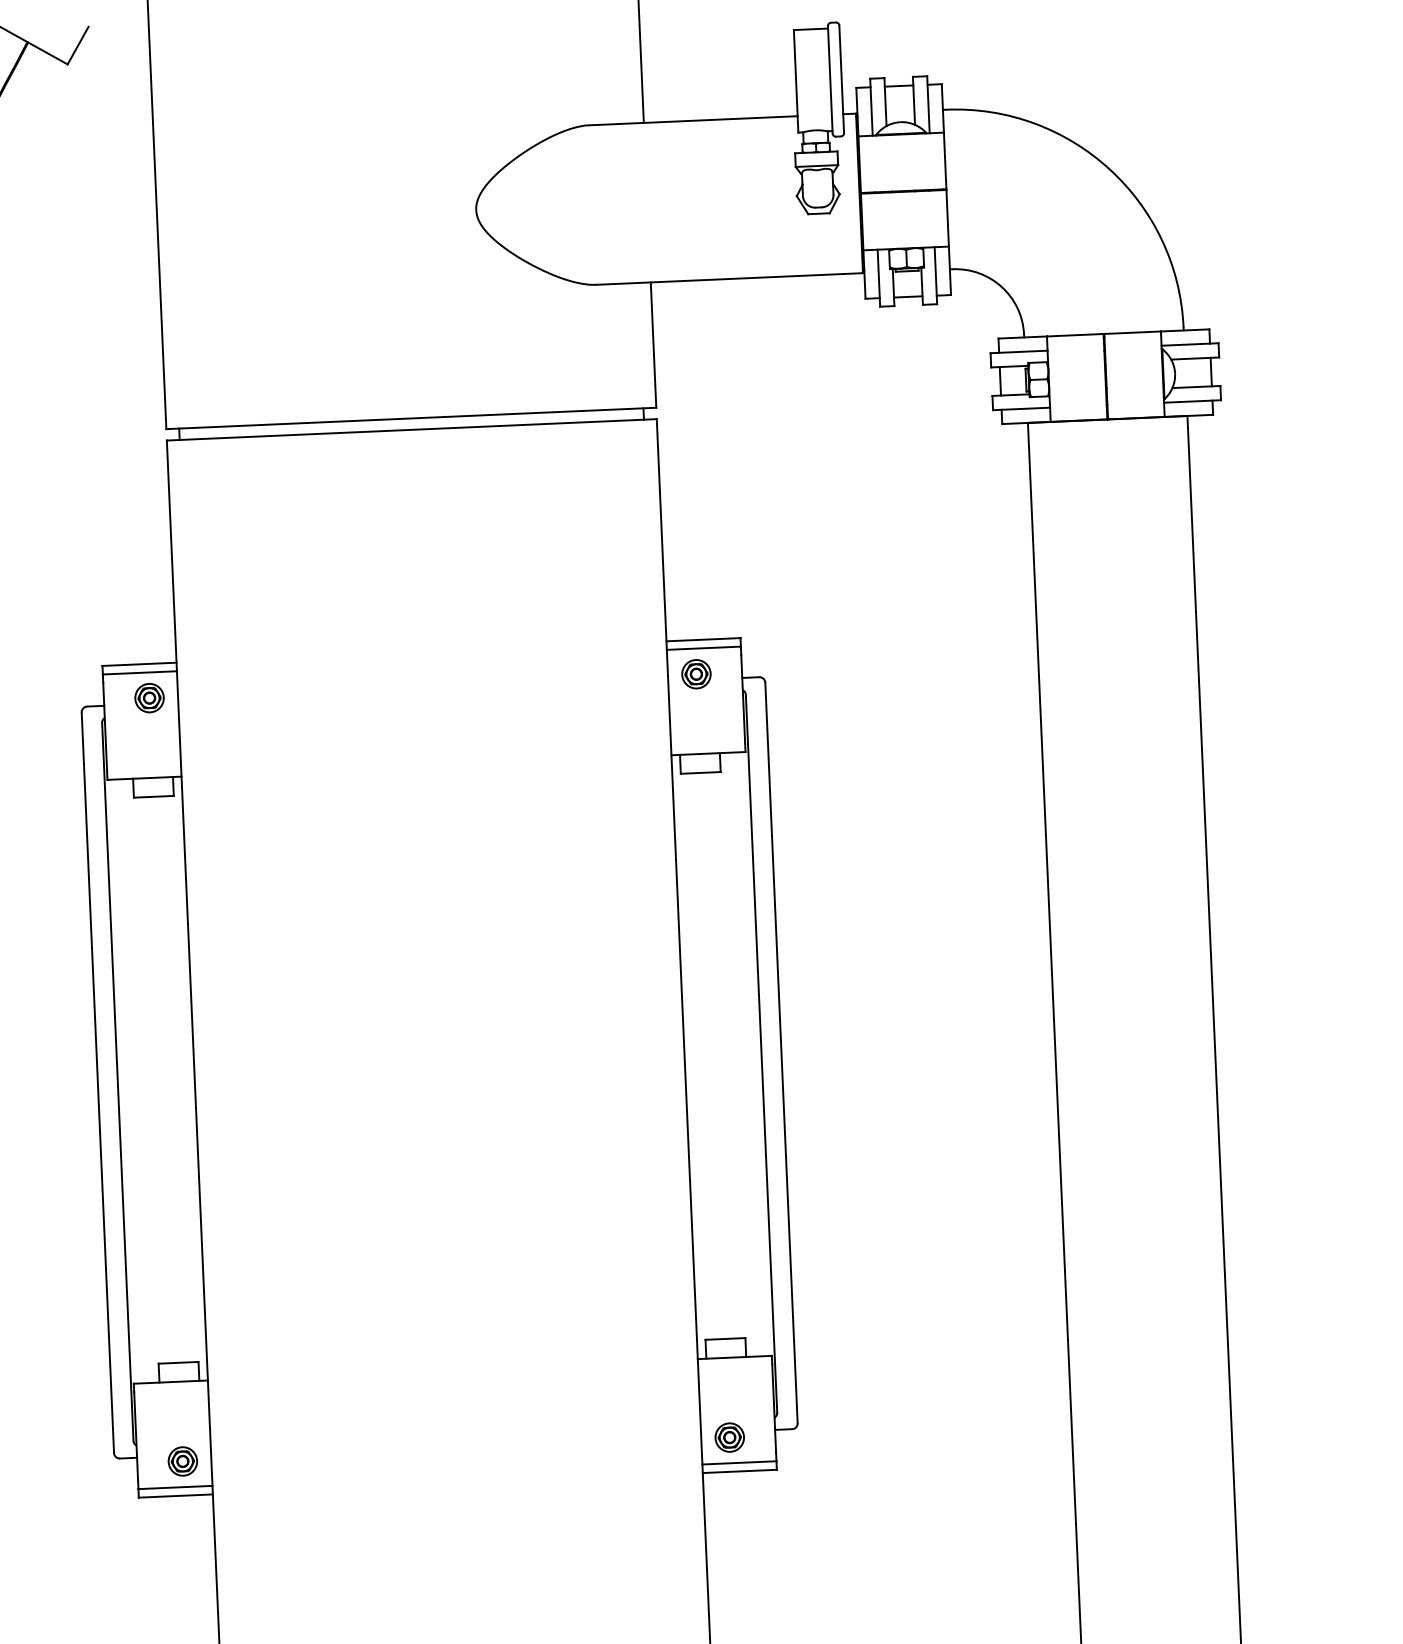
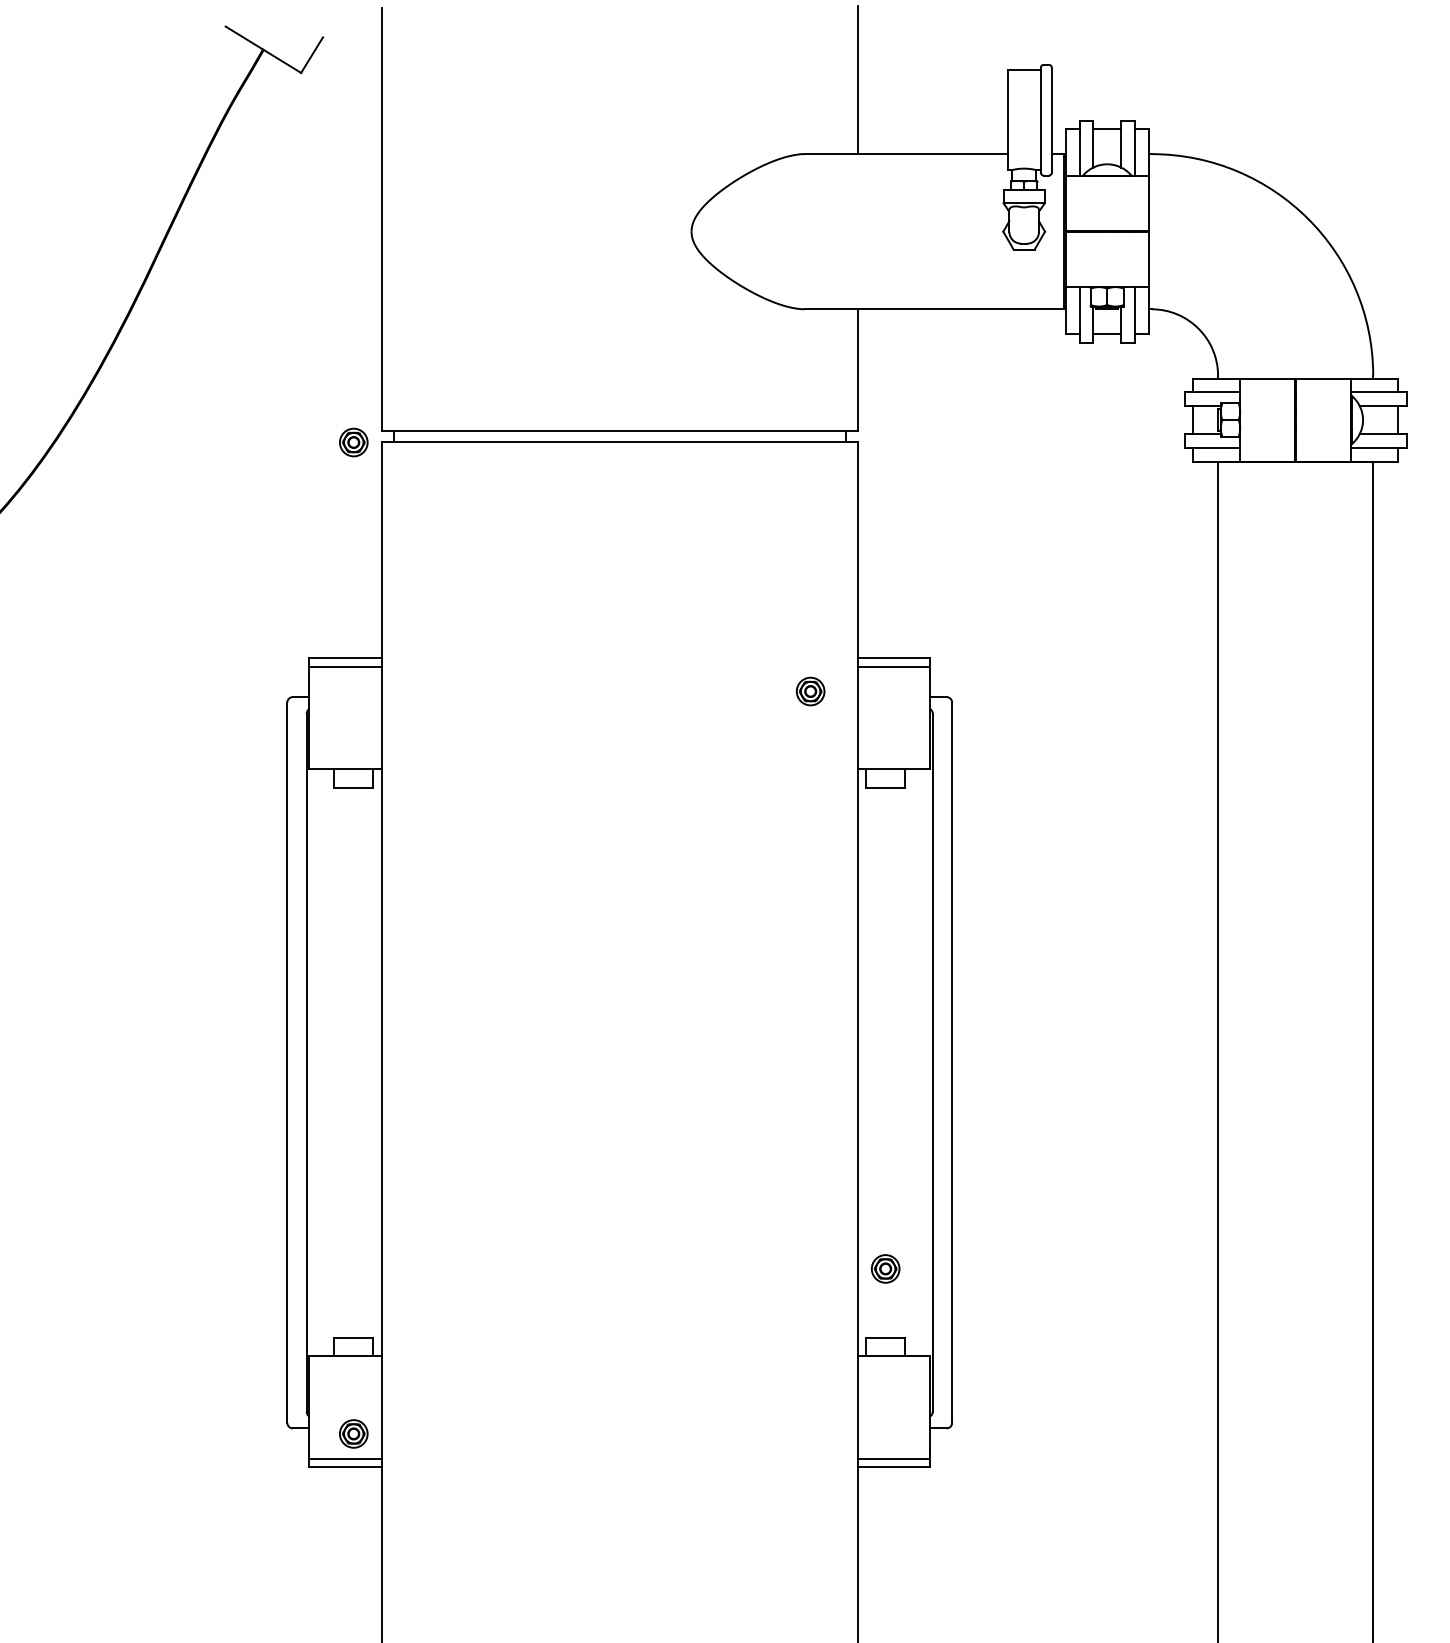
part: (696, 674) -> (810, 691), moved
part: (149, 698) -> (353, 442), moved
part: (729, 1437) -> (885, 1268), moved

